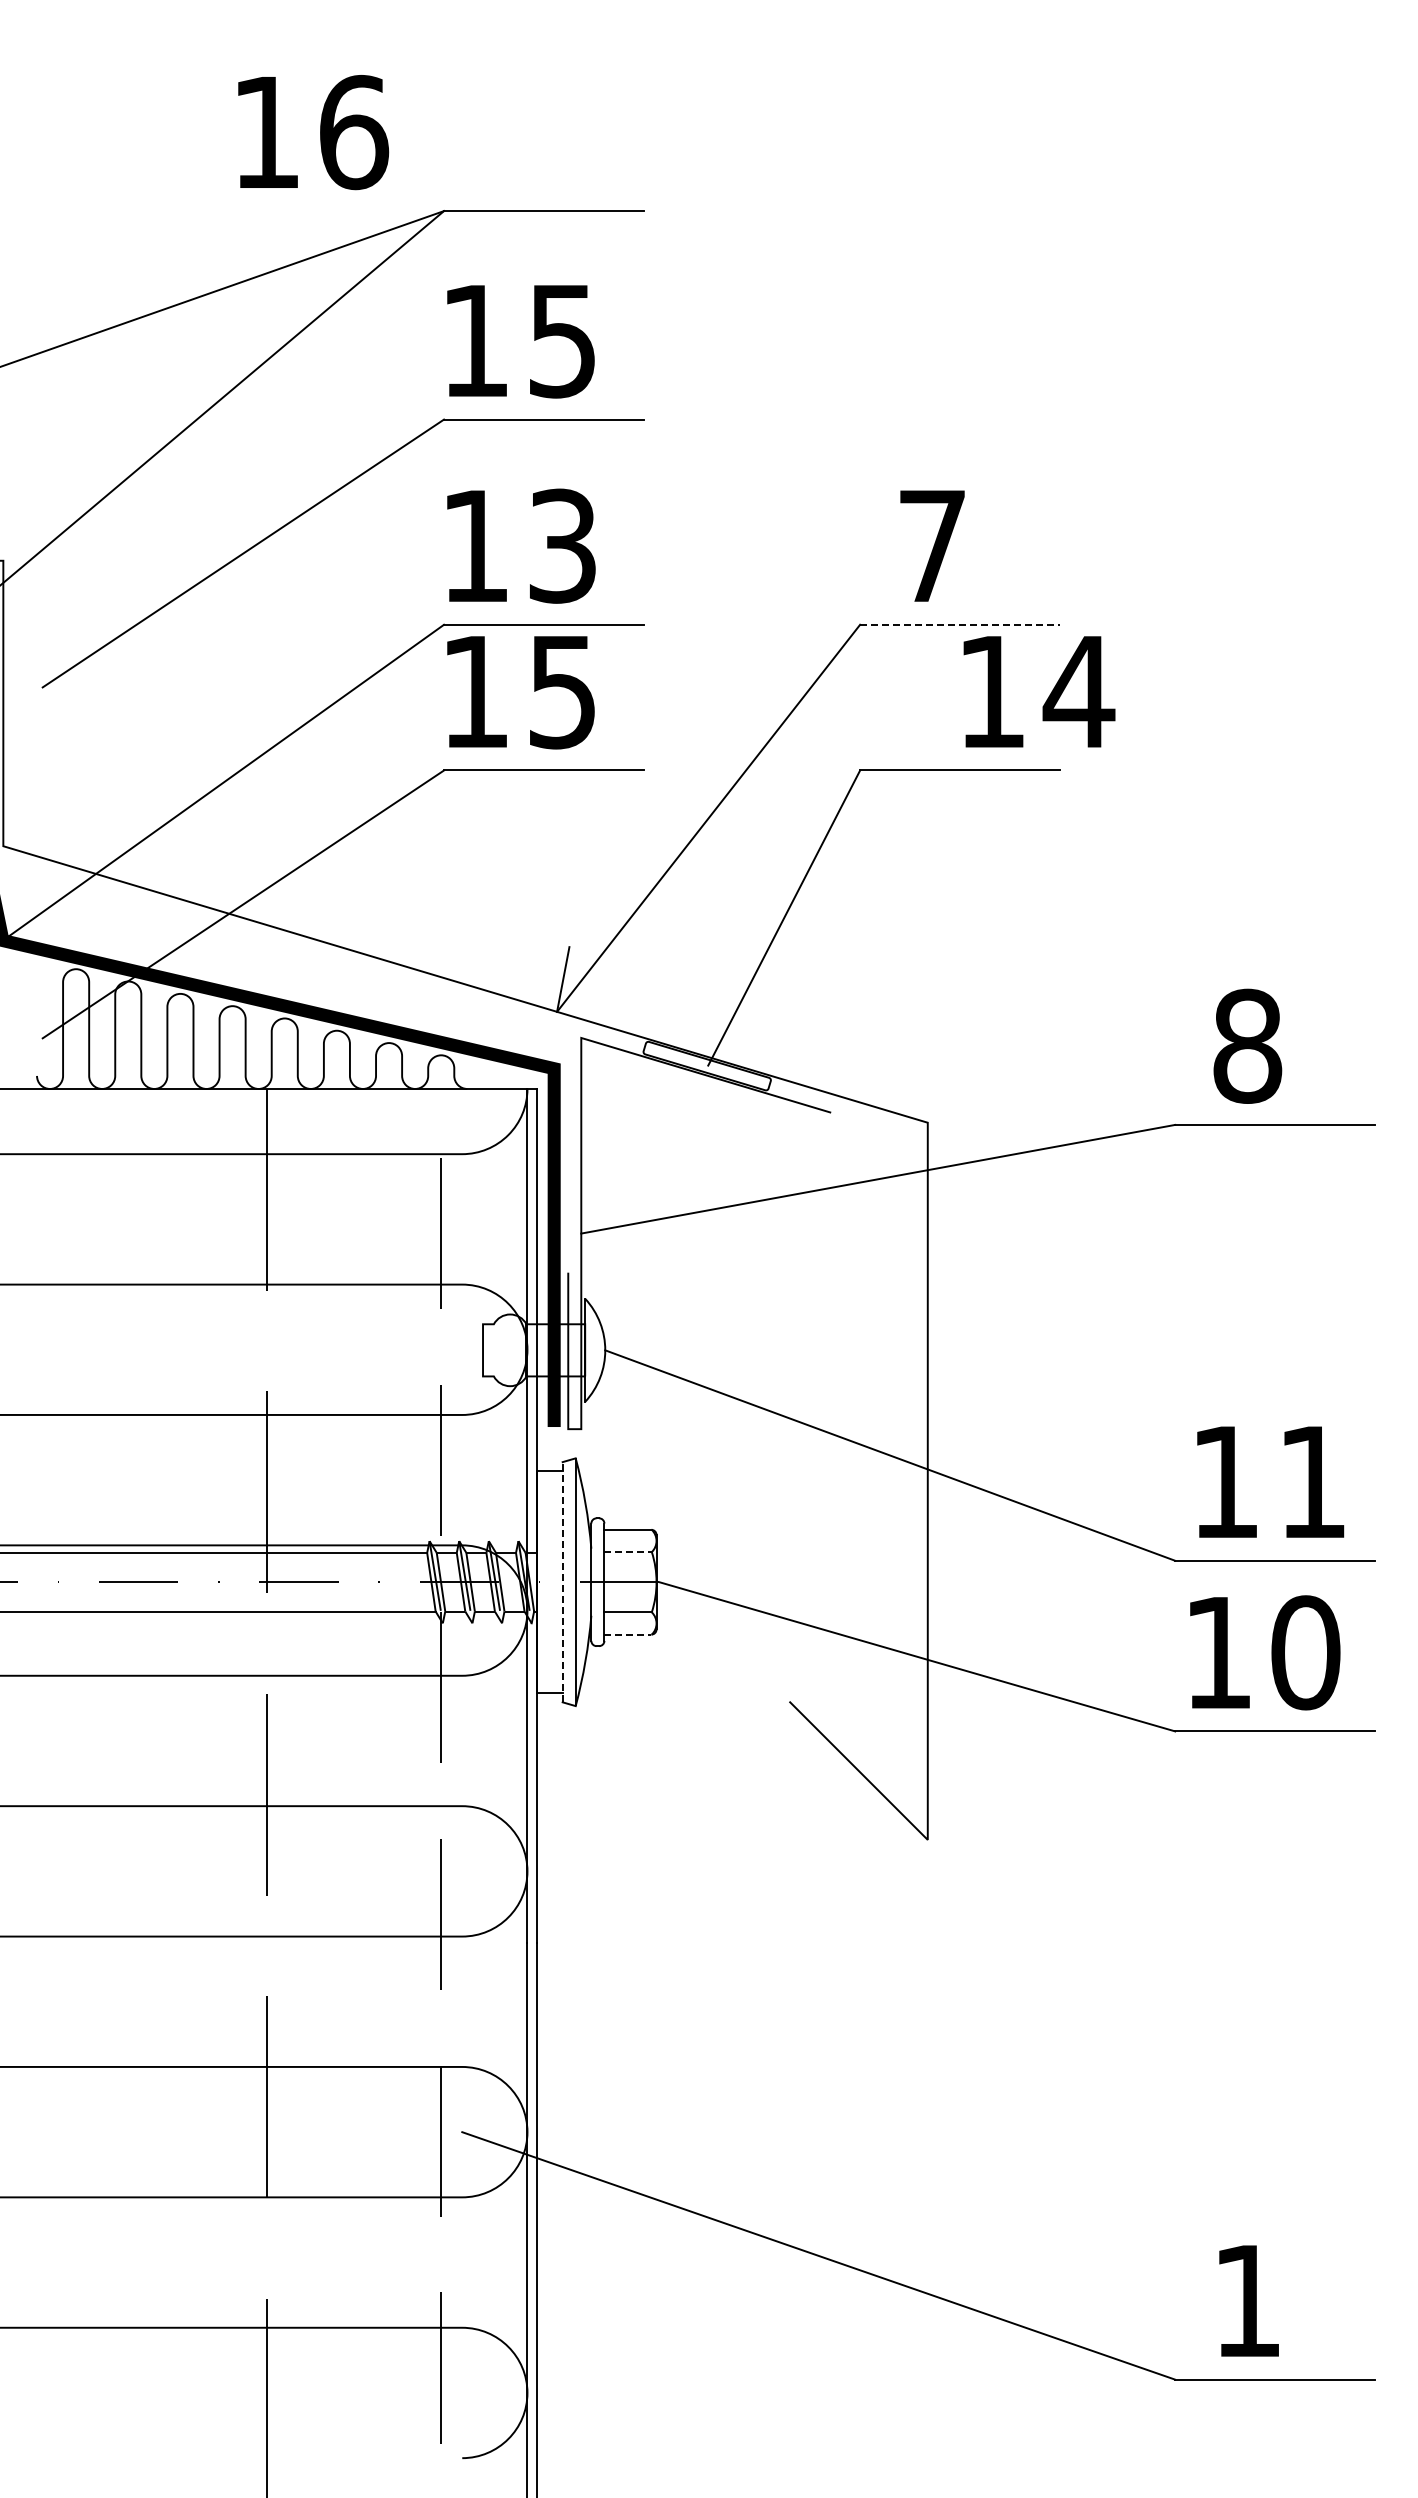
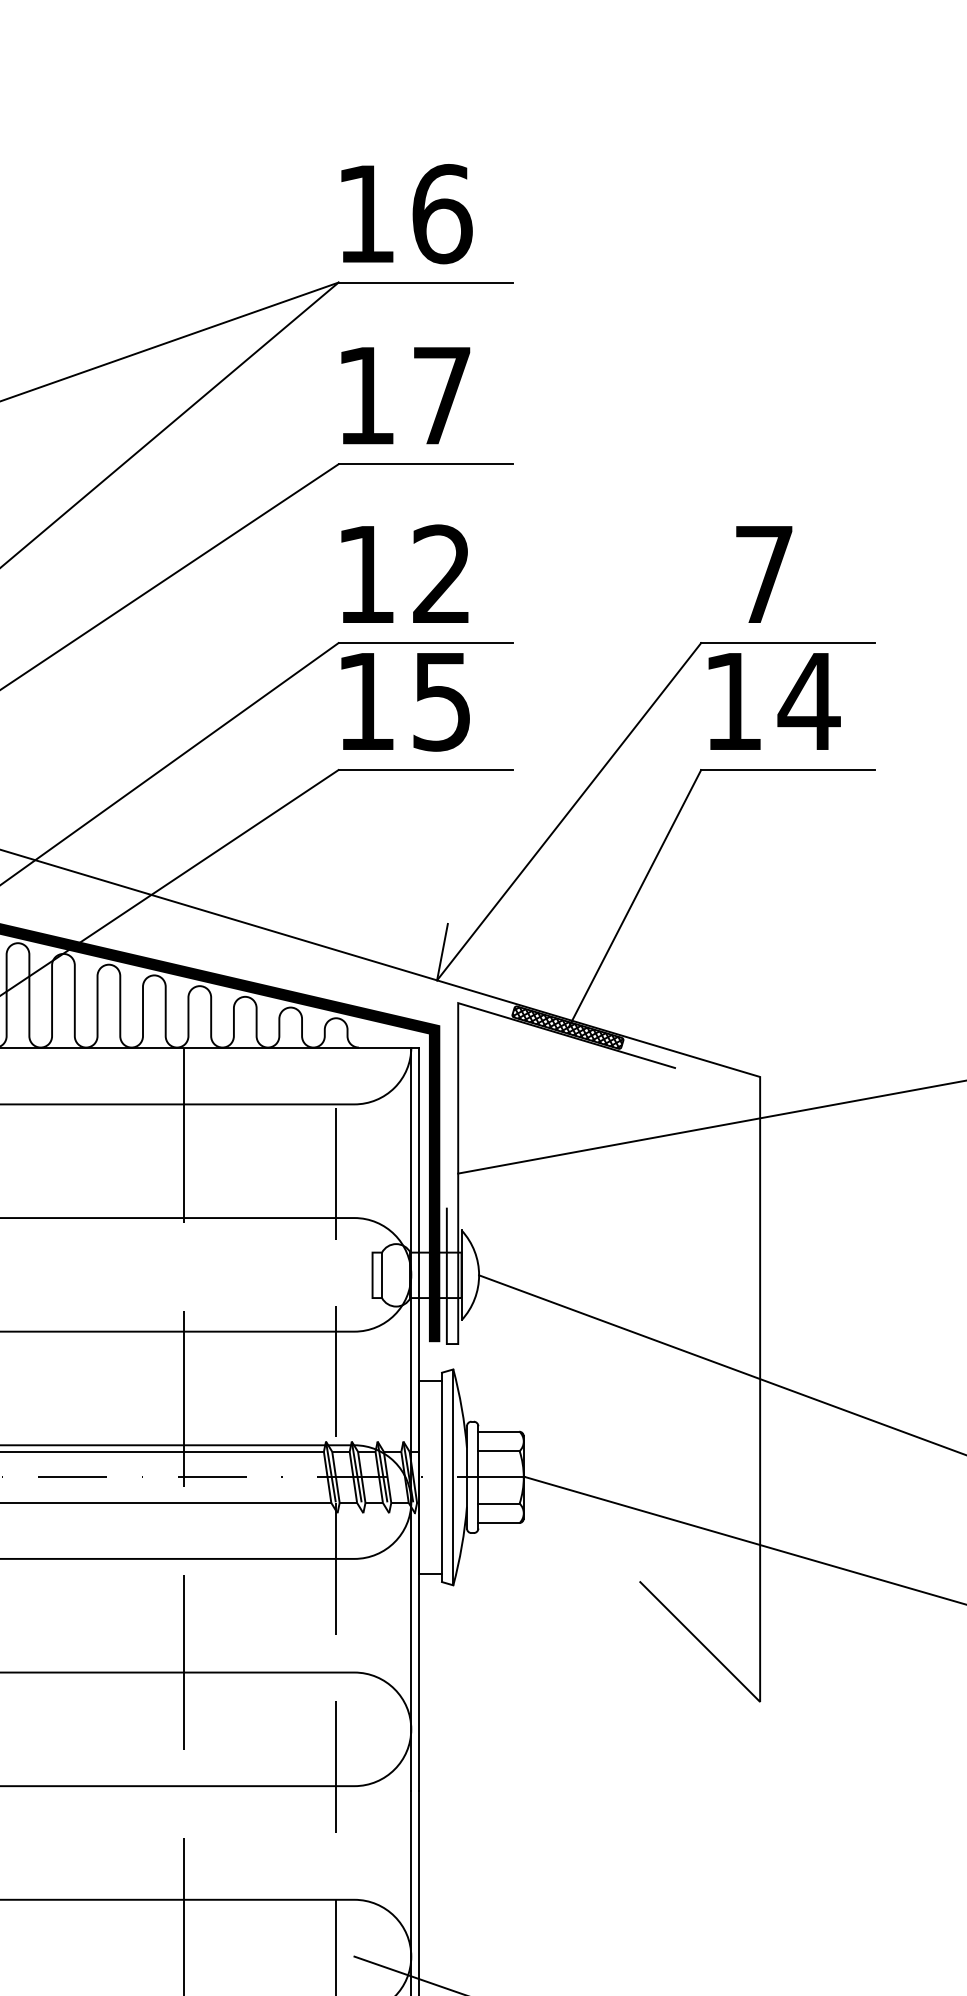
text: (313, 132) -> (406, 214), moved
text: (562, 341) -> (441, 396), 15 -> 17
text: (562, 545) -> (441, 573), 13 -> 12
line: (960, 624) -> (788, 642), dashed -> solid
text: (1039, 691) -> (774, 701), moved
hatch: (706, 1066) -> (567, 1027), added
line: (493, 1350) -> (381, 1275), added
line: (628, 1552) -> (499, 1451), dashed -> solid
line: (562, 1581) -> (441, 1476), dashed -> solid
line: (628, 1634) -> (499, 1522), dashed -> solid

